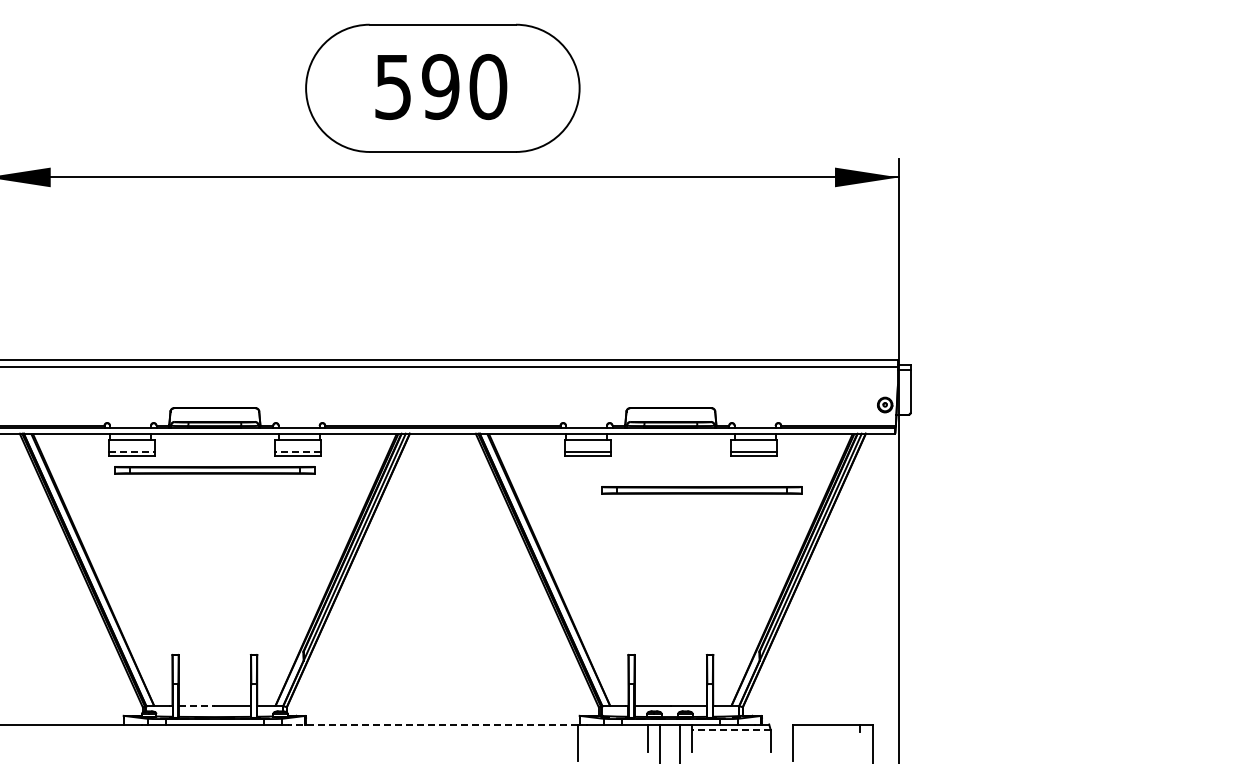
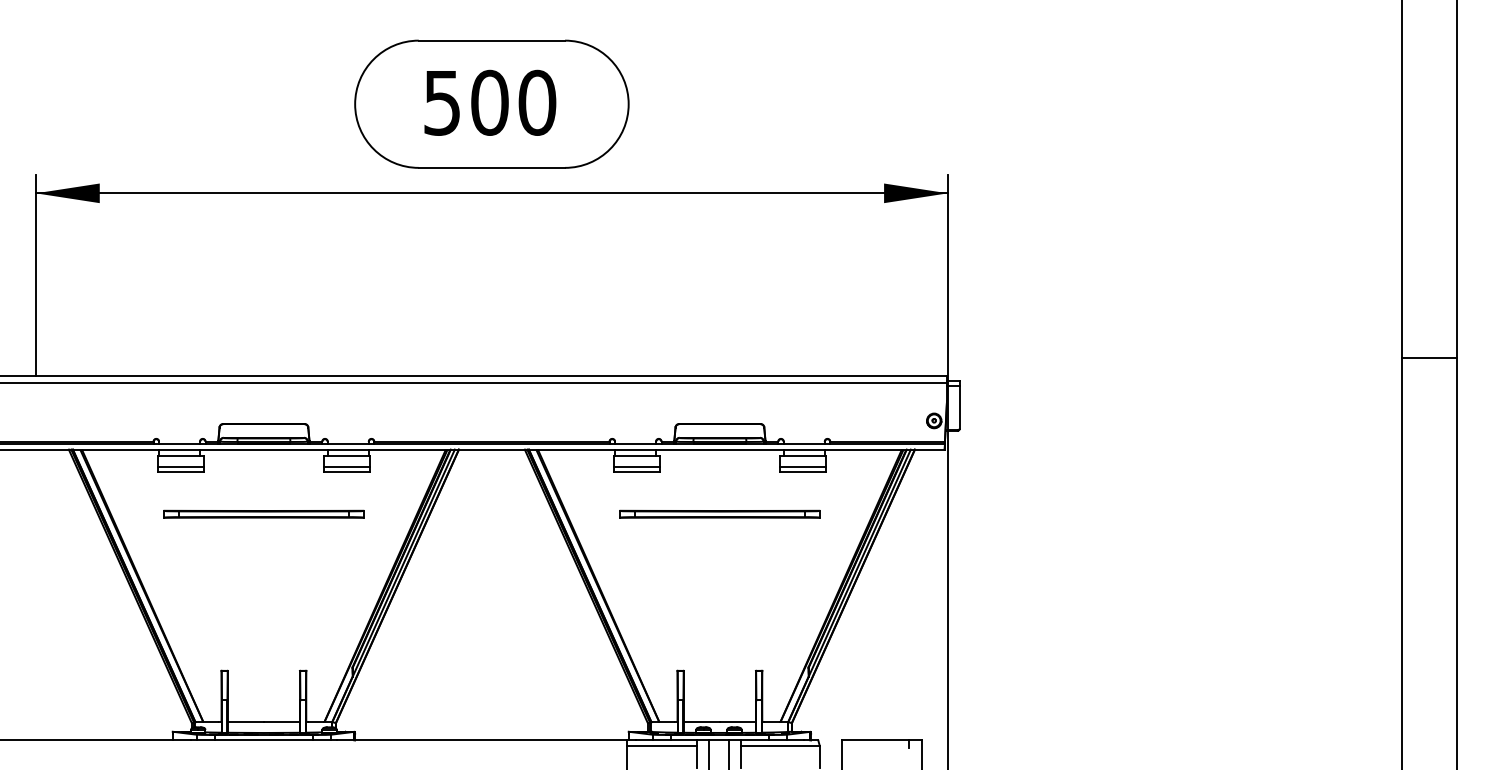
text: (440, 86) -> (489, 102), 590 -> 500
line: (131, 451) -> (180, 467), dashed -> solid
line: (297, 451) -> (346, 467), dashed -> solid
part: (214, 469) -> (263, 513), moved
part: (701, 489) -> (719, 513), moved
line: (197, 706) -> (246, 722), dashed -> solid
line: (433, 724) -> (482, 740), dashed -> solid
line: (612, 729) -> (661, 745), added
line: (730, 729) -> (779, 745), dashed -> solid

